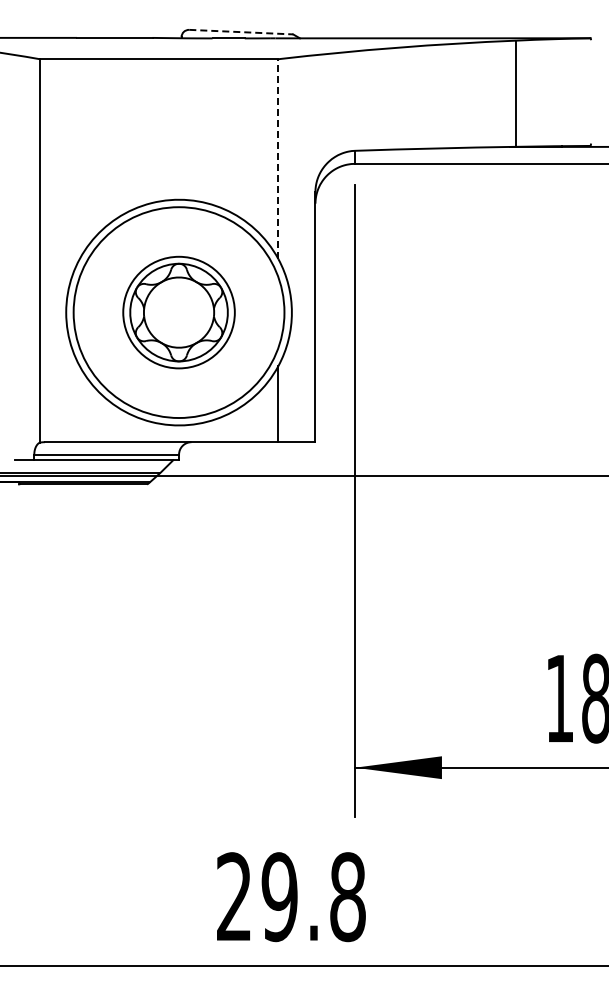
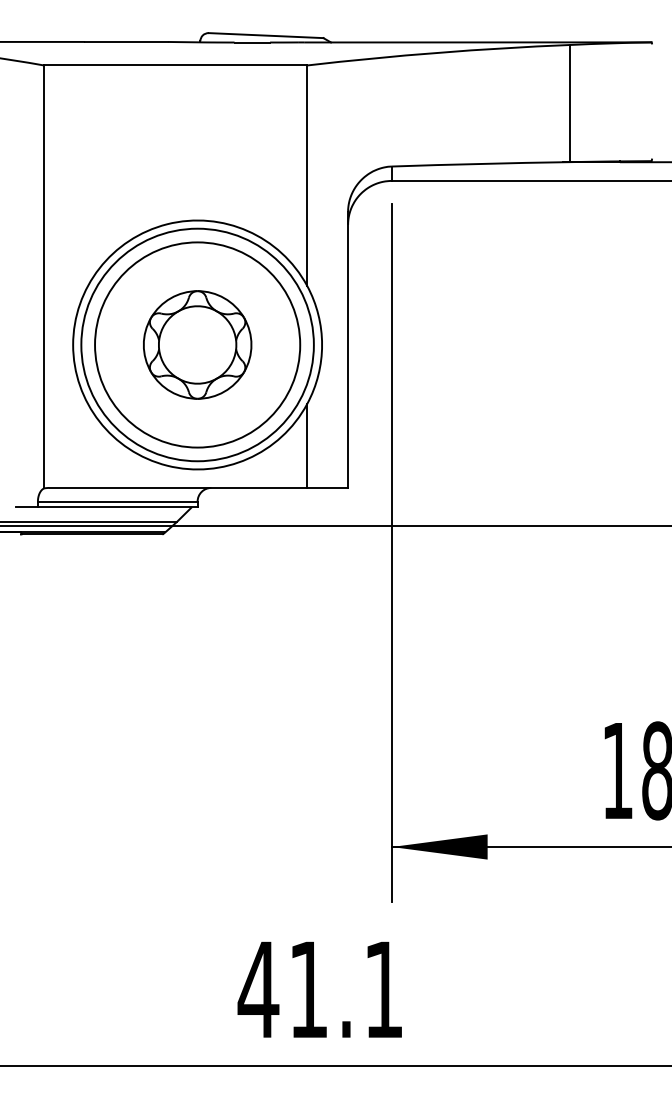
line: (241, 32) -> (266, 36), dashed -> solid
line: (278, 159) -> (307, 176), dashed -> solid
circle: (179, 312) -> (198, 344), size x1.67
text: (290, 897) -> (320, 990), 29.8 -> 41.1

